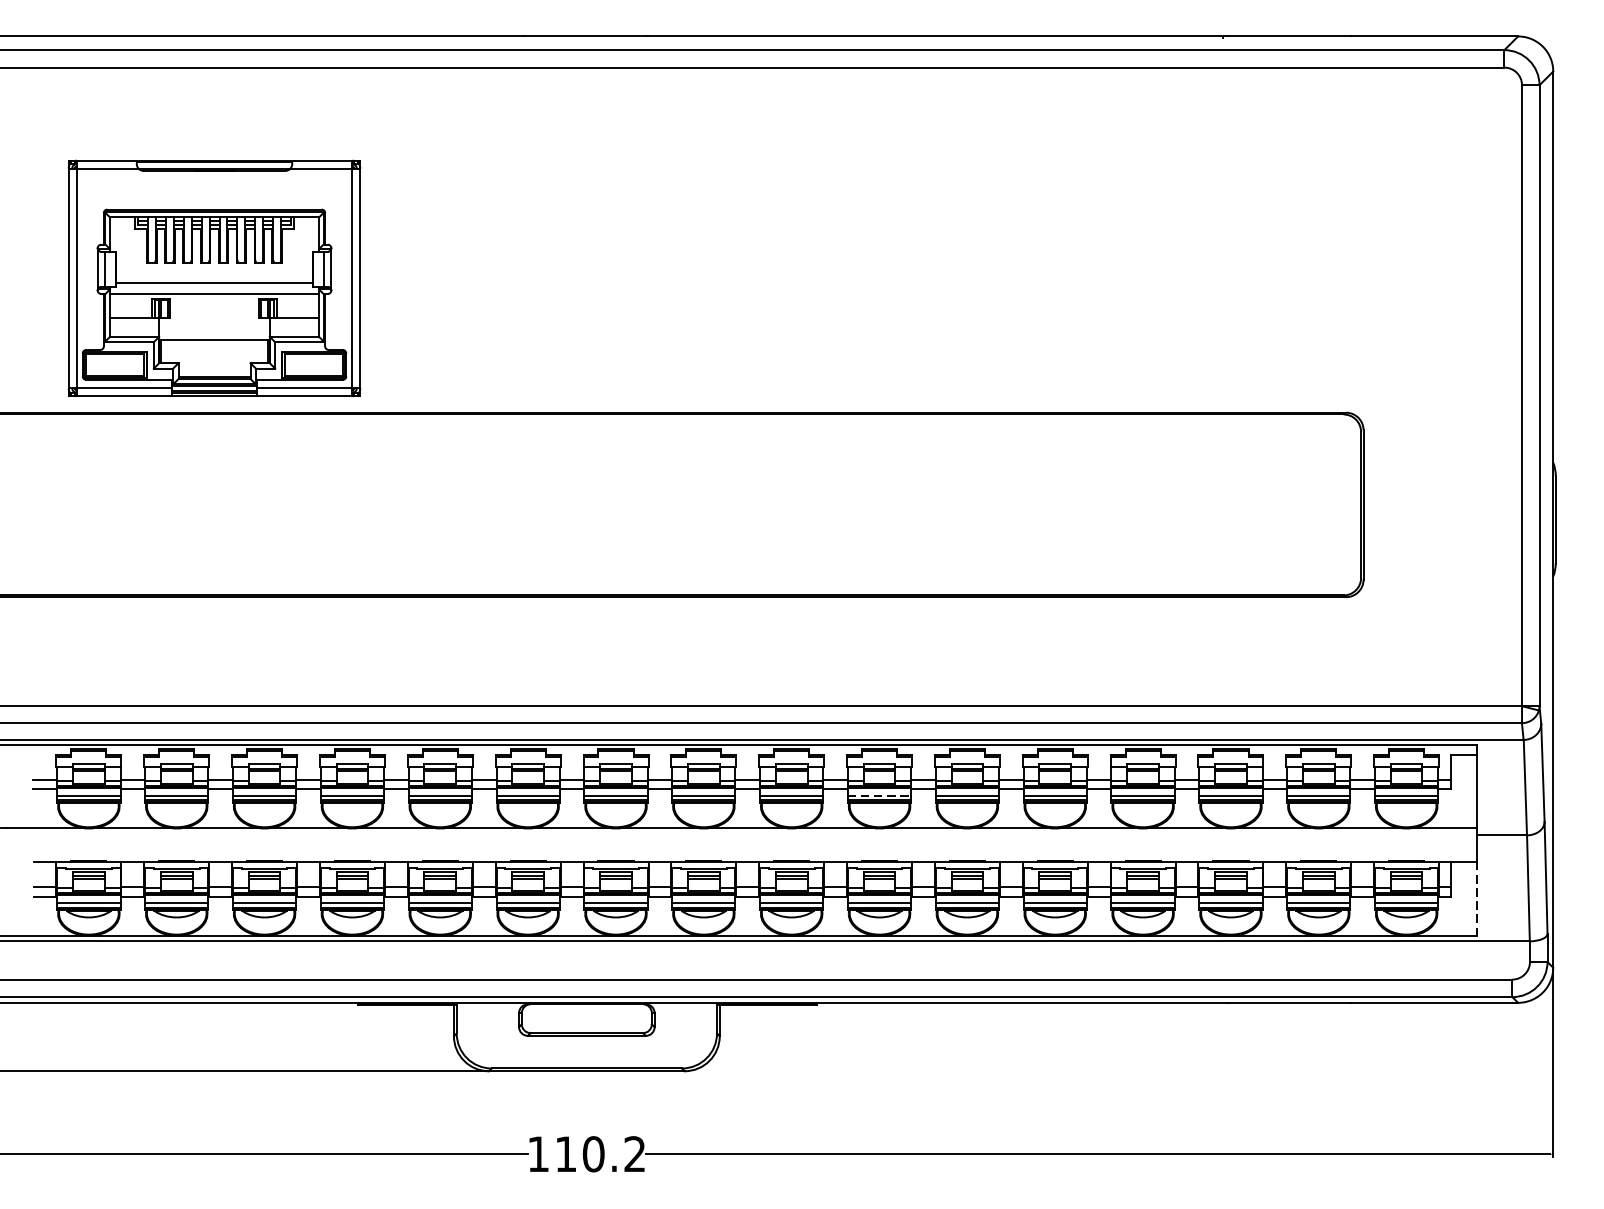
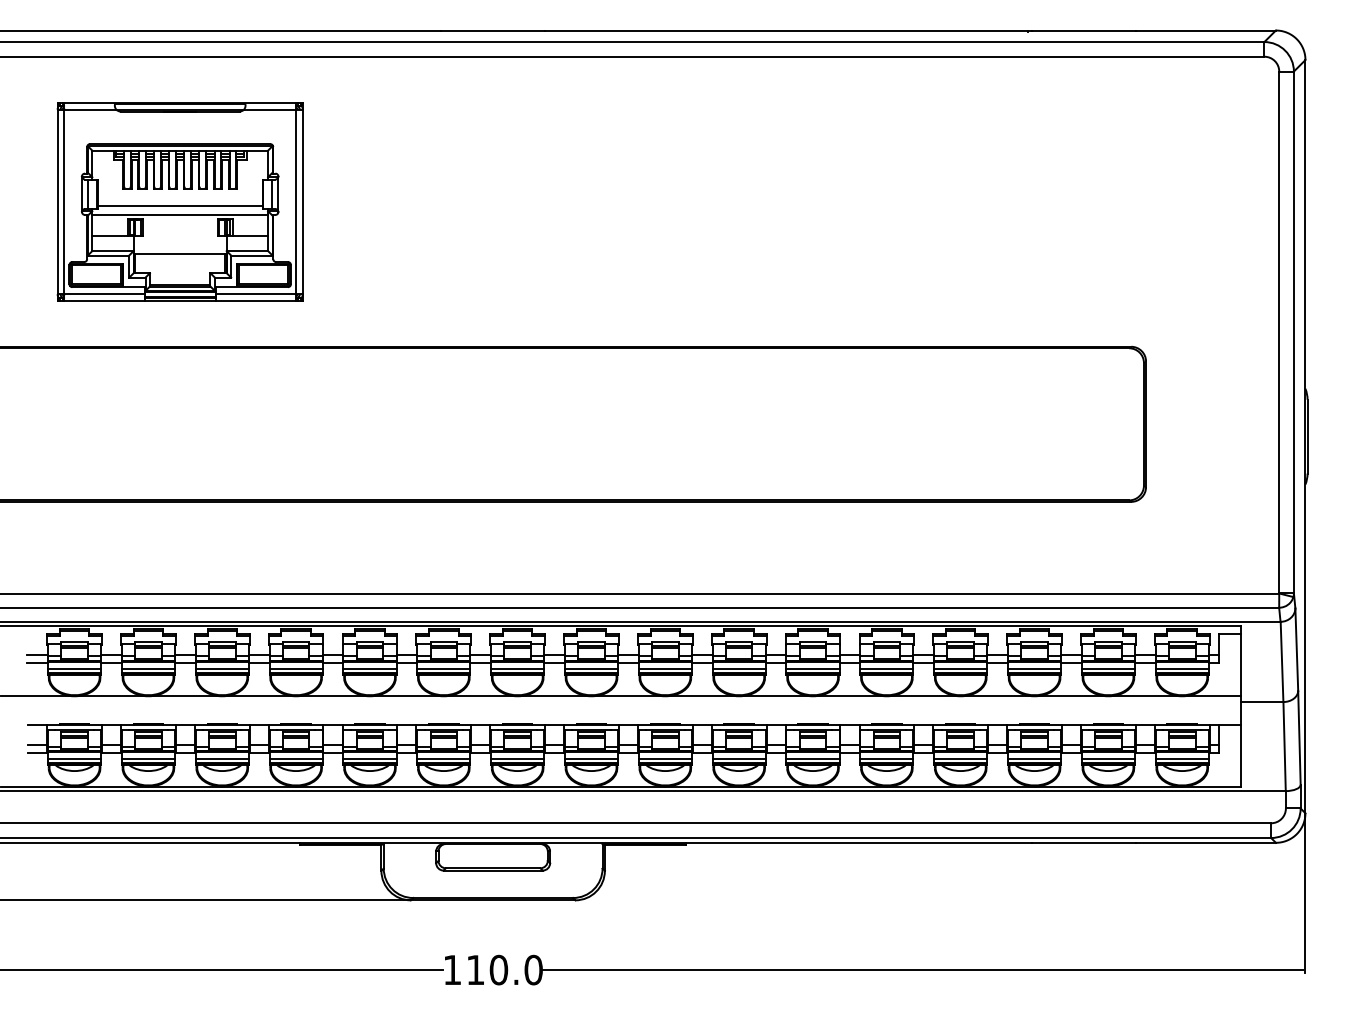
part: (213, 277) -> (179, 201), moved
line: (879, 795) -> (739, 668), dashed -> solid
line: (1477, 898) -> (1241, 755), dashed -> solid
text: (634, 1153) -> (533, 969), 110.2 -> 110.0

